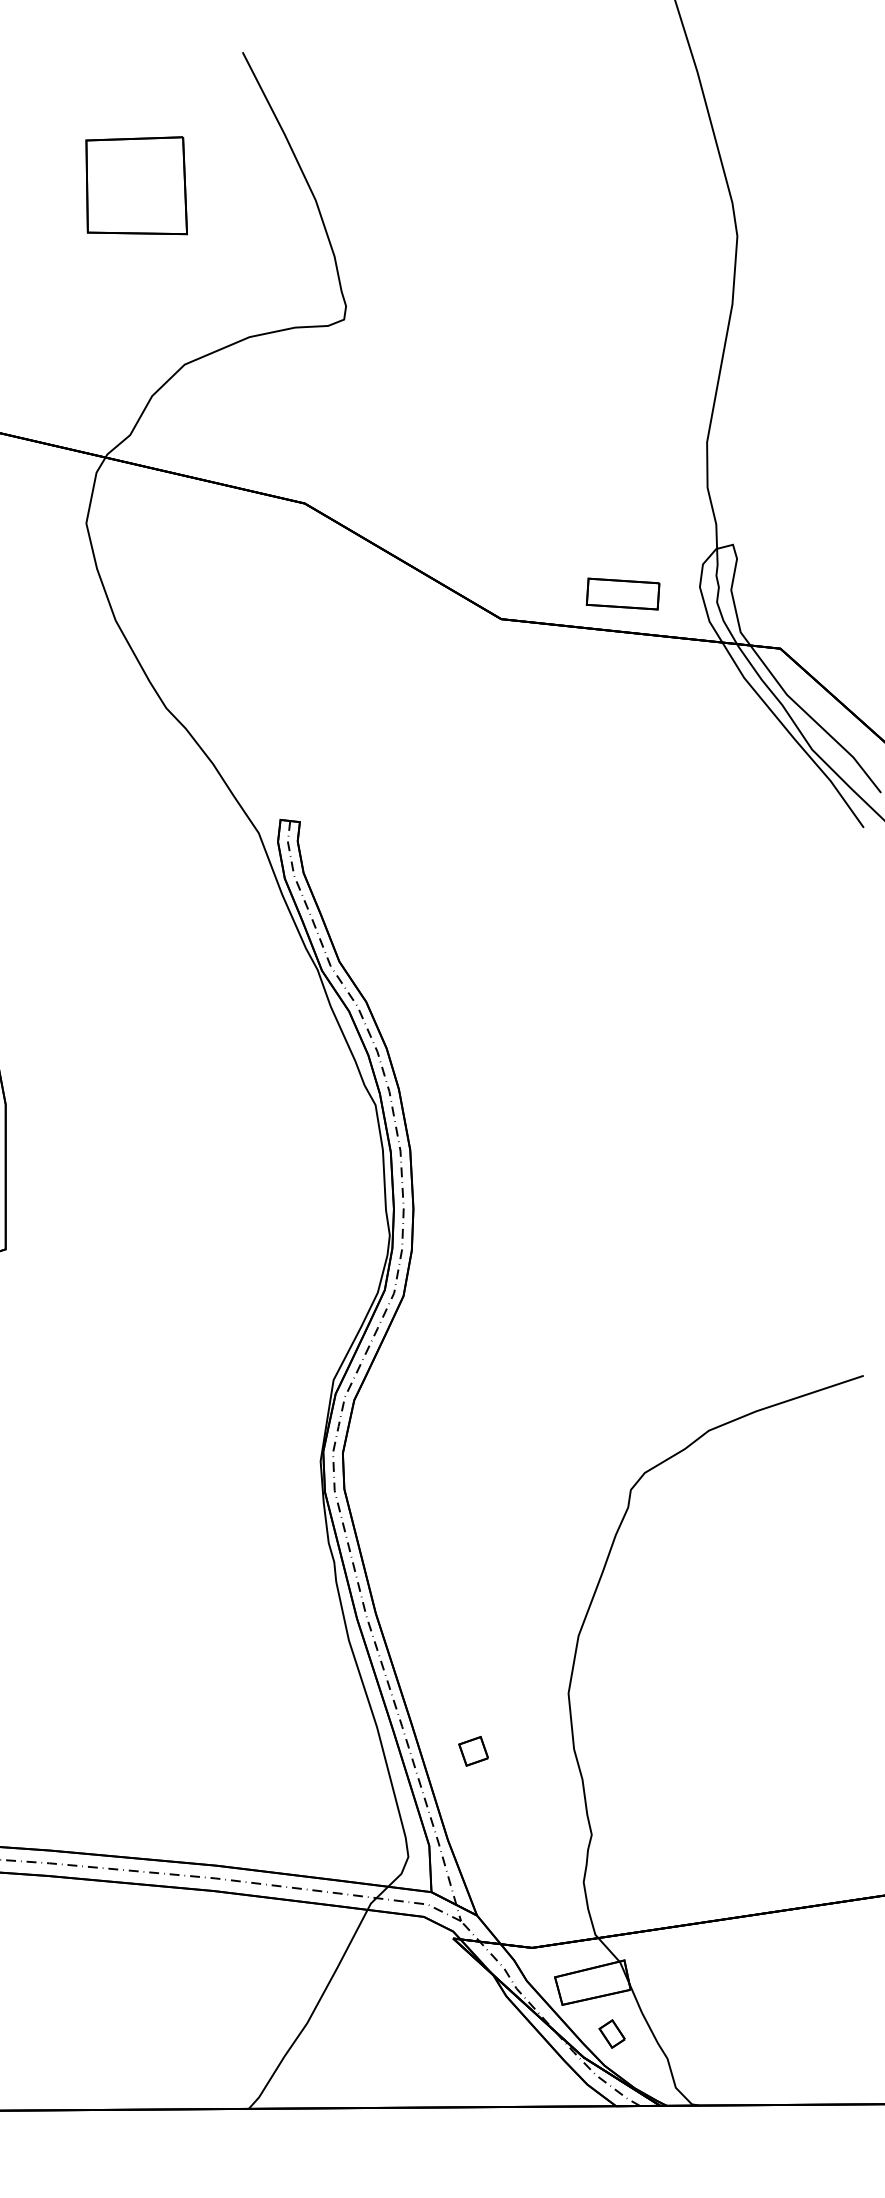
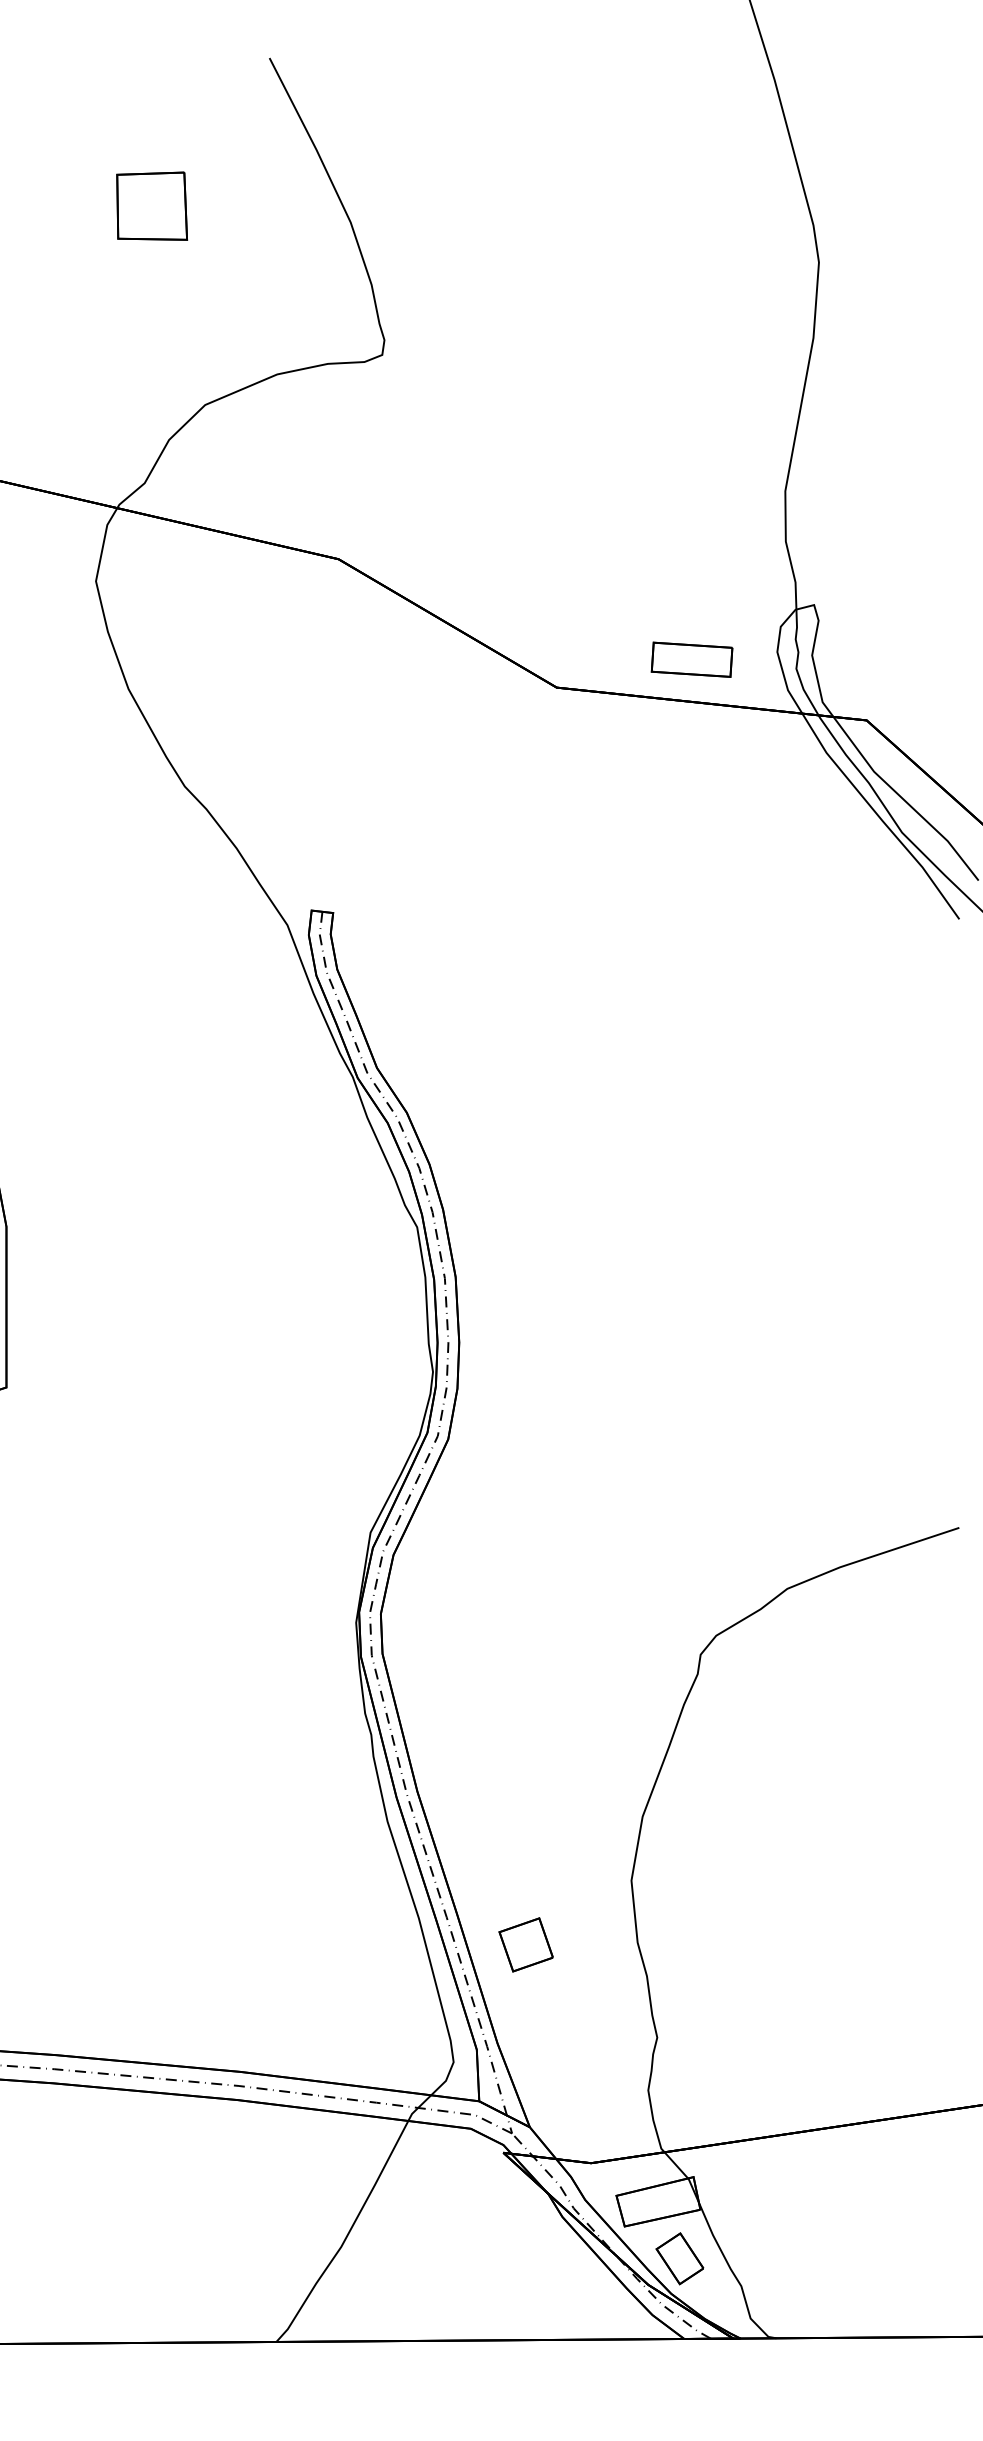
part: (137, 184) -> (152, 205), size x0.62
part: (473, 1750) -> (525, 1944), size x1.67
part: (611, 2033) -> (679, 2258), size x1.67

